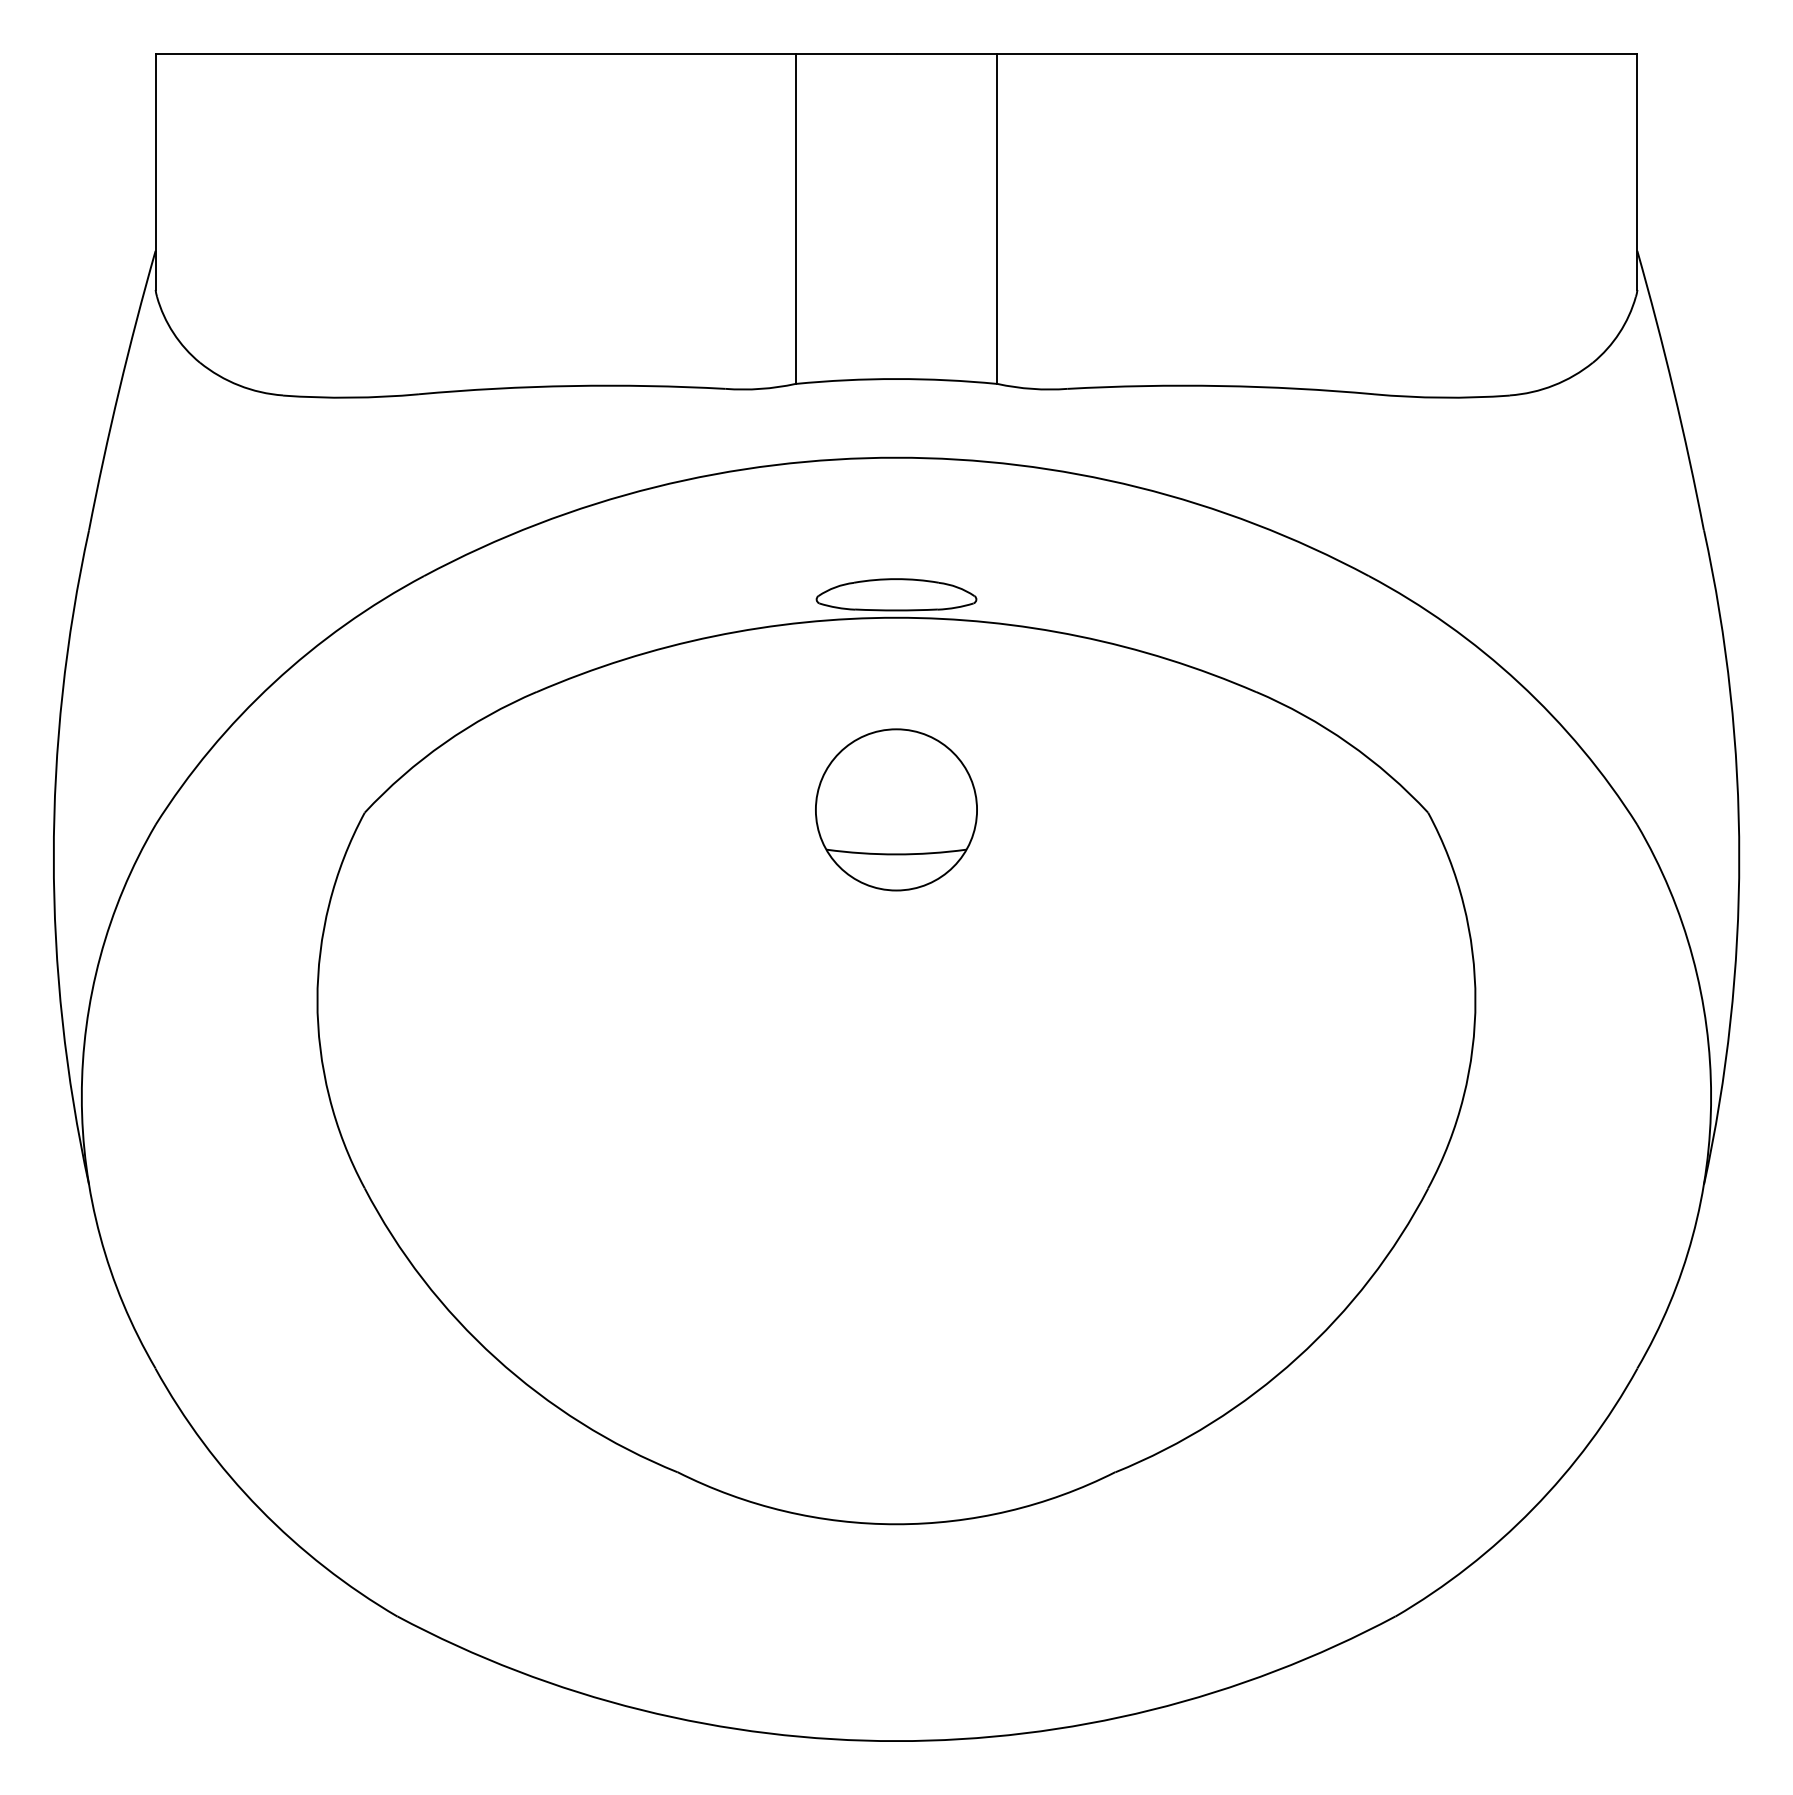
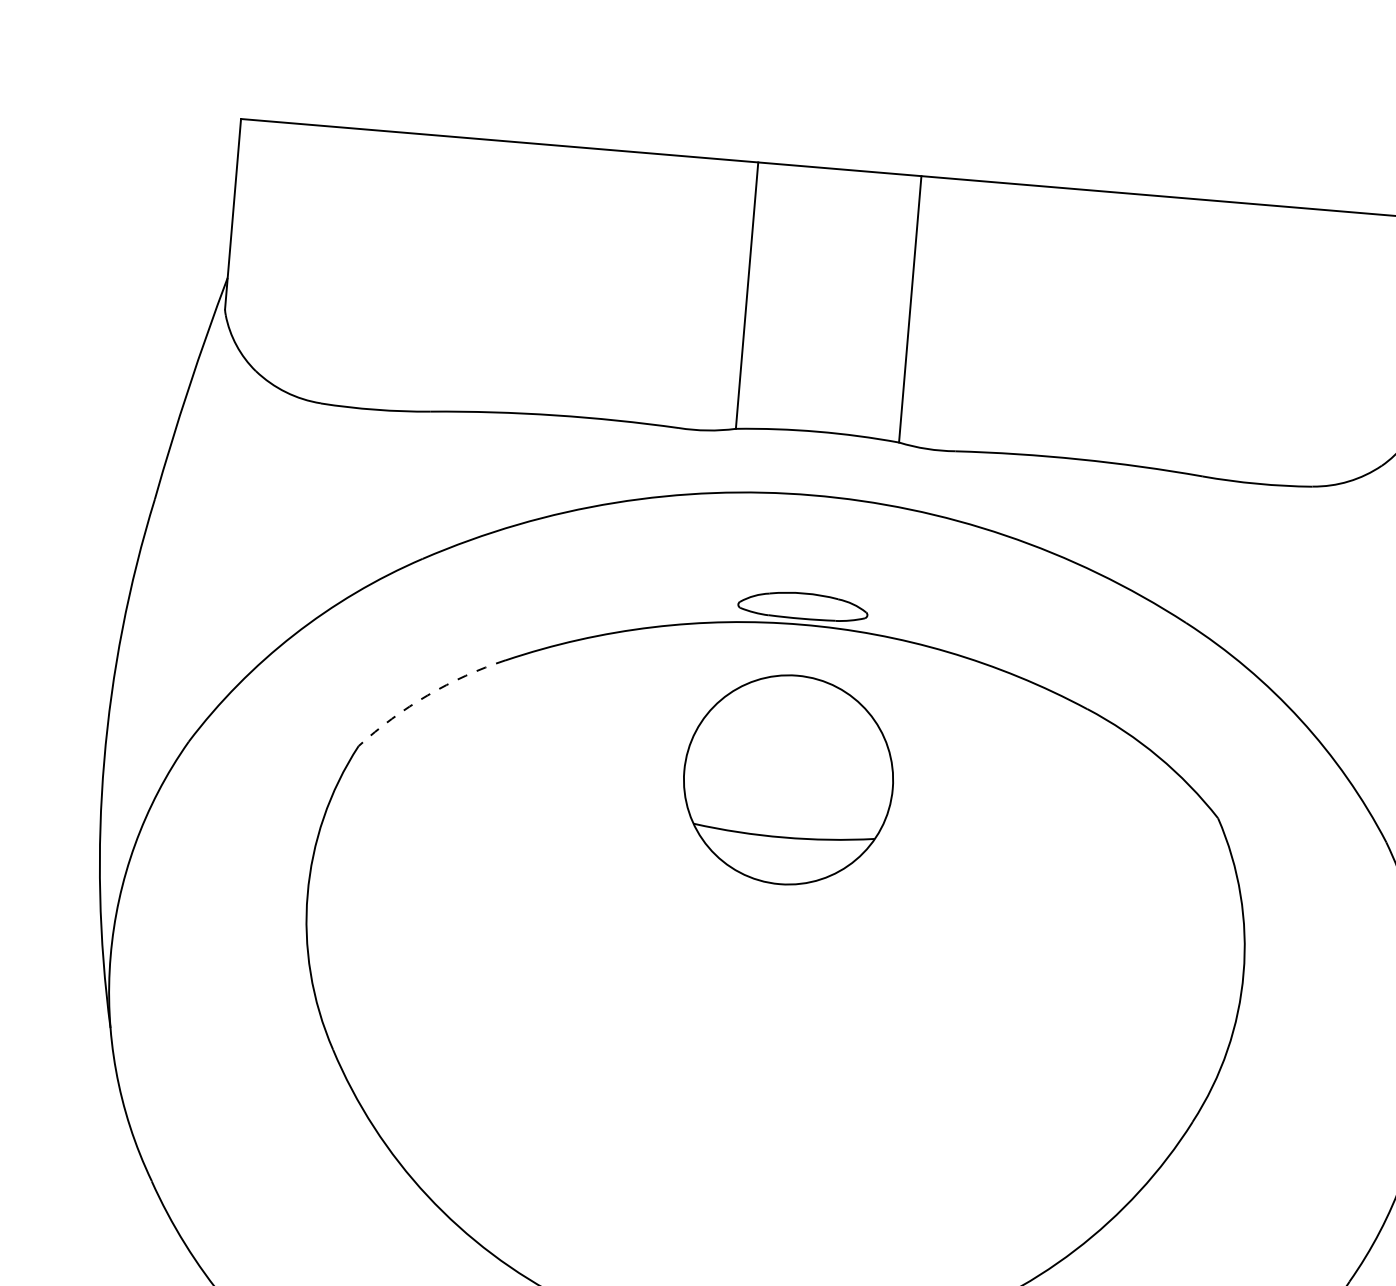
arc: (444, 743) -> (427, 695), solid -> dashed
part: (896, 809) -> (788, 779), size x1.6

